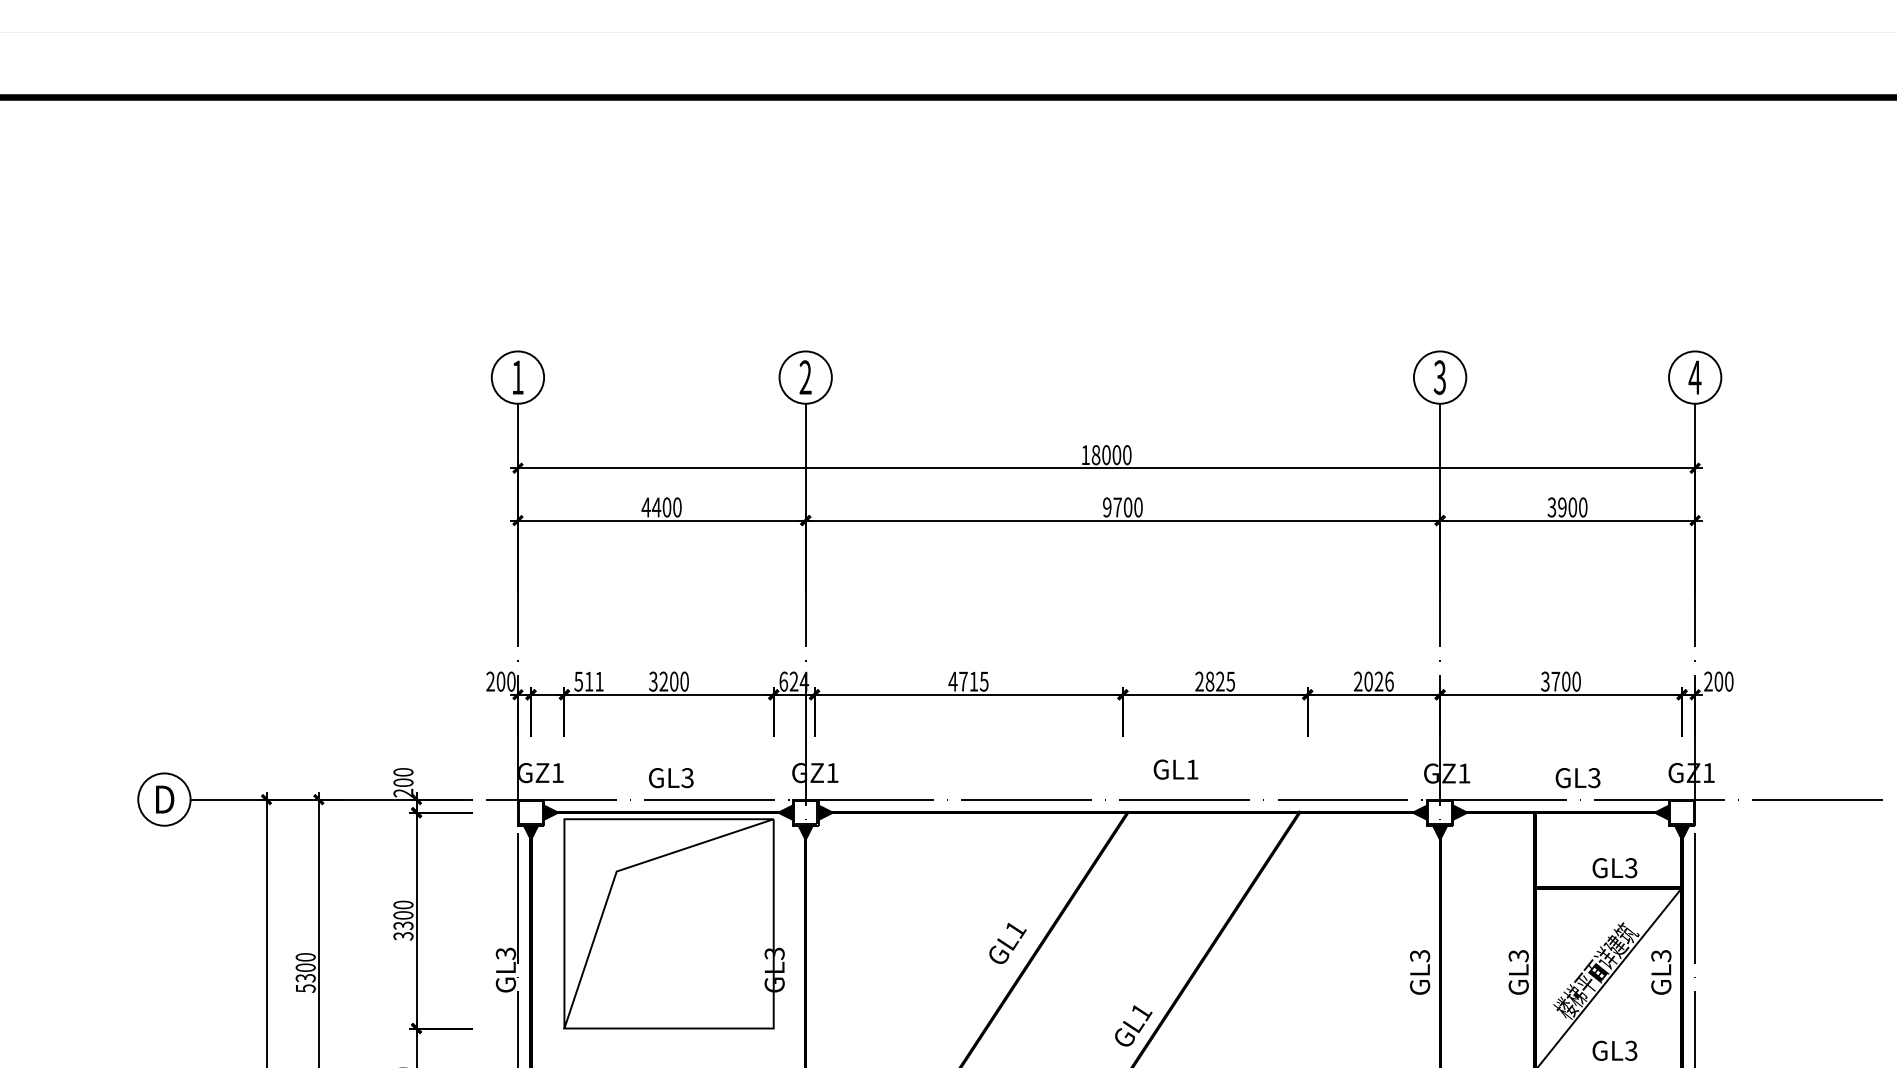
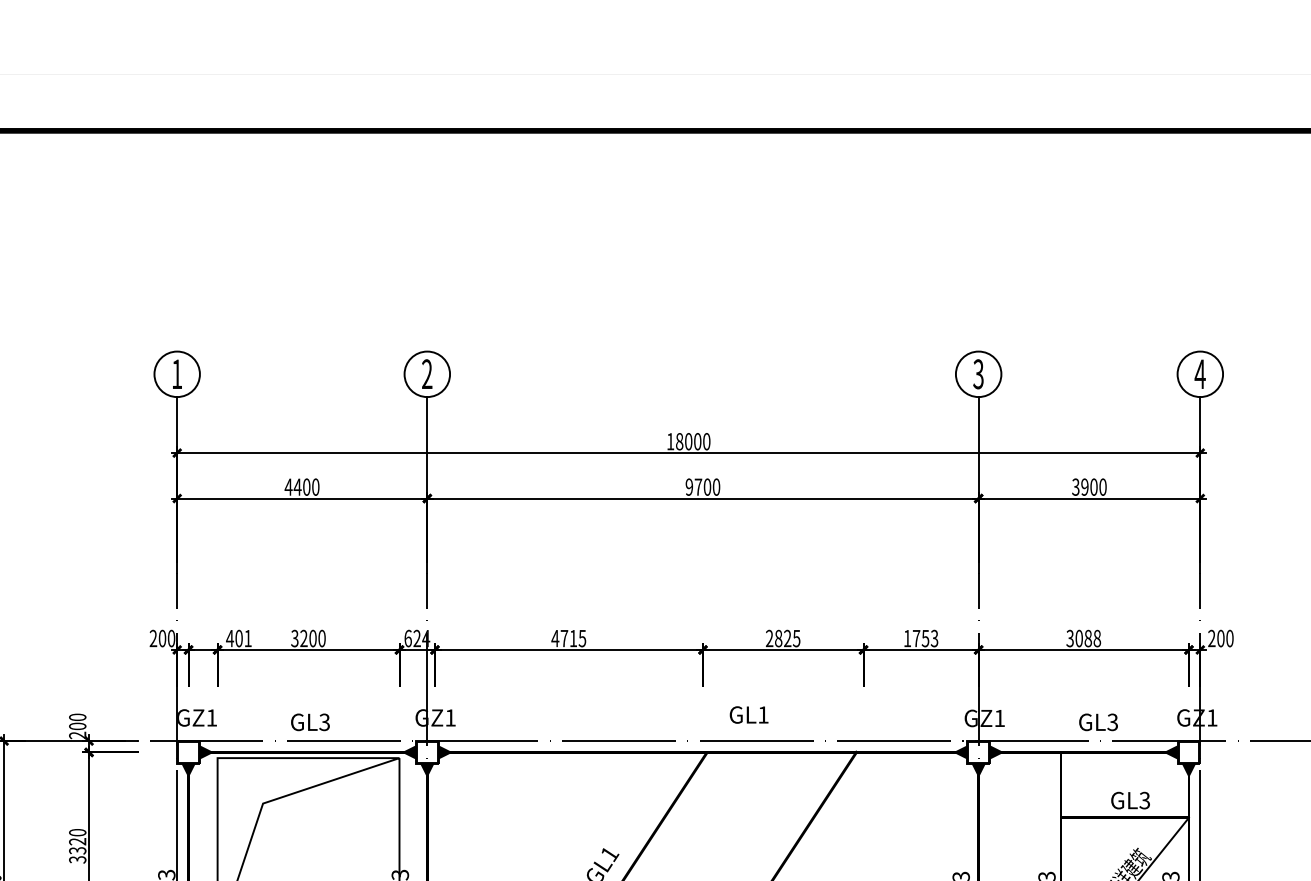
text: (583, 681) -> (234, 638), 511 -> 401
text: (1373, 681) -> (920, 638), 2026 -> 1753
text: (1565, 681) -> (1087, 638), 3700 -> 3088
text: (403, 915) -> (77, 841), 3300 -> 3320

